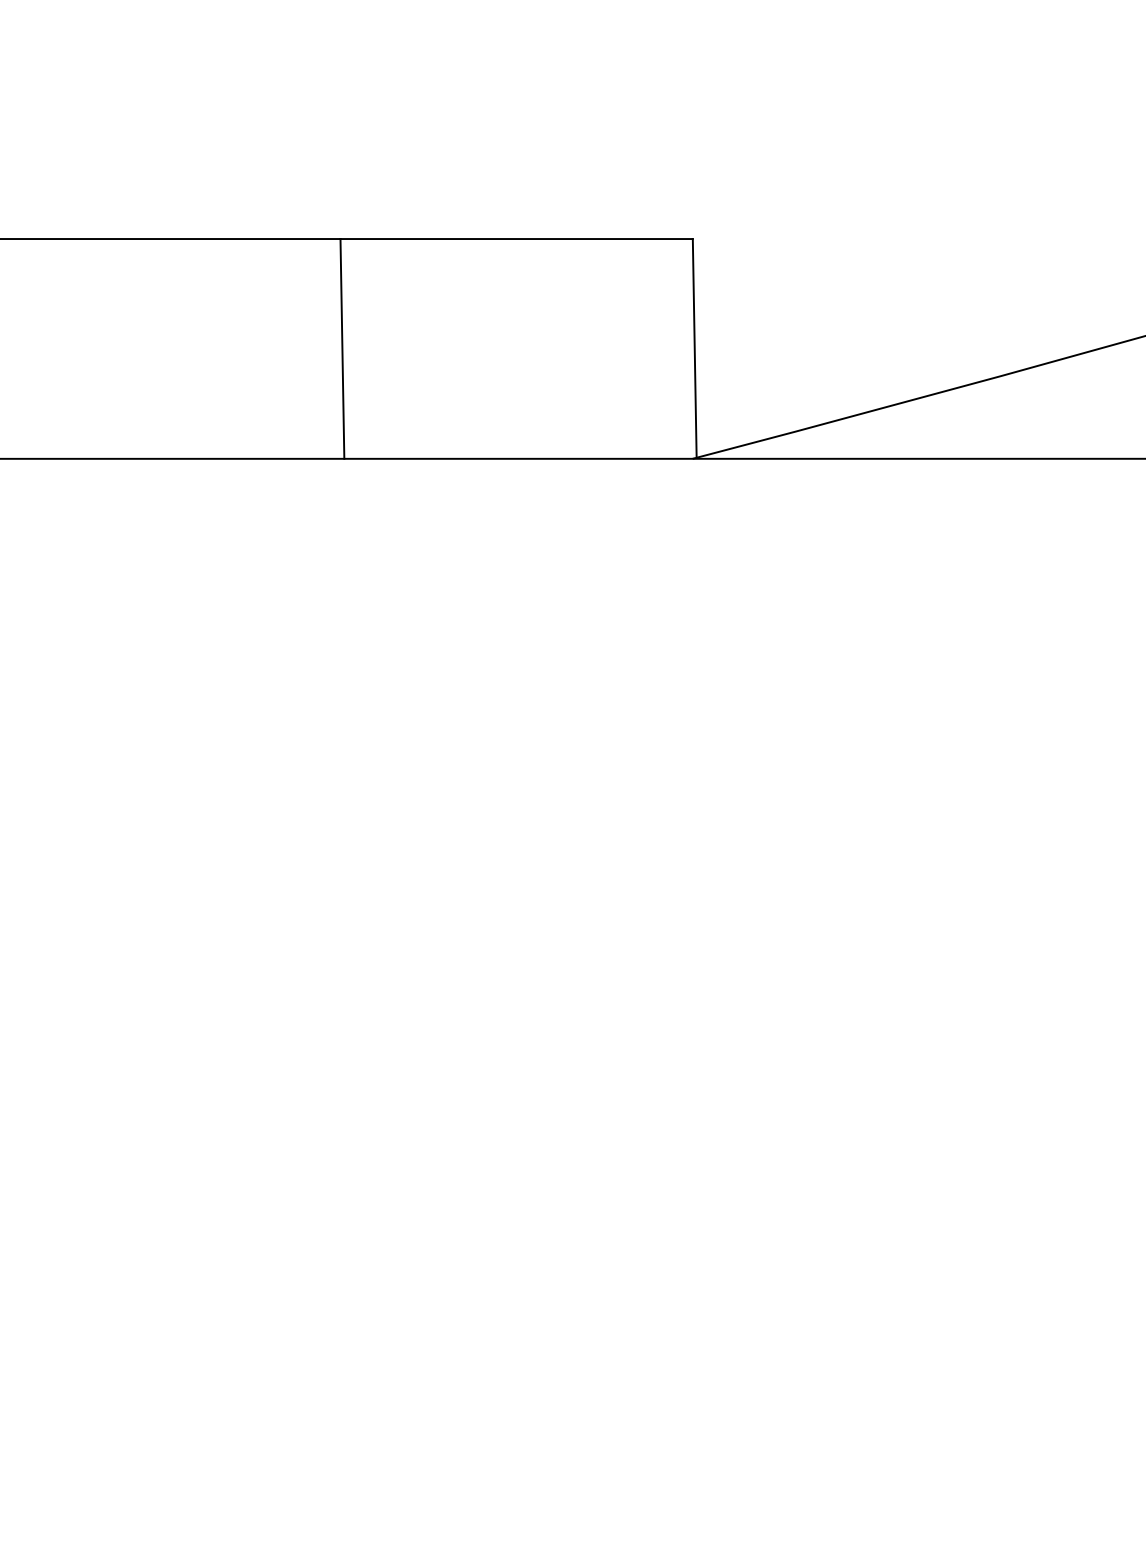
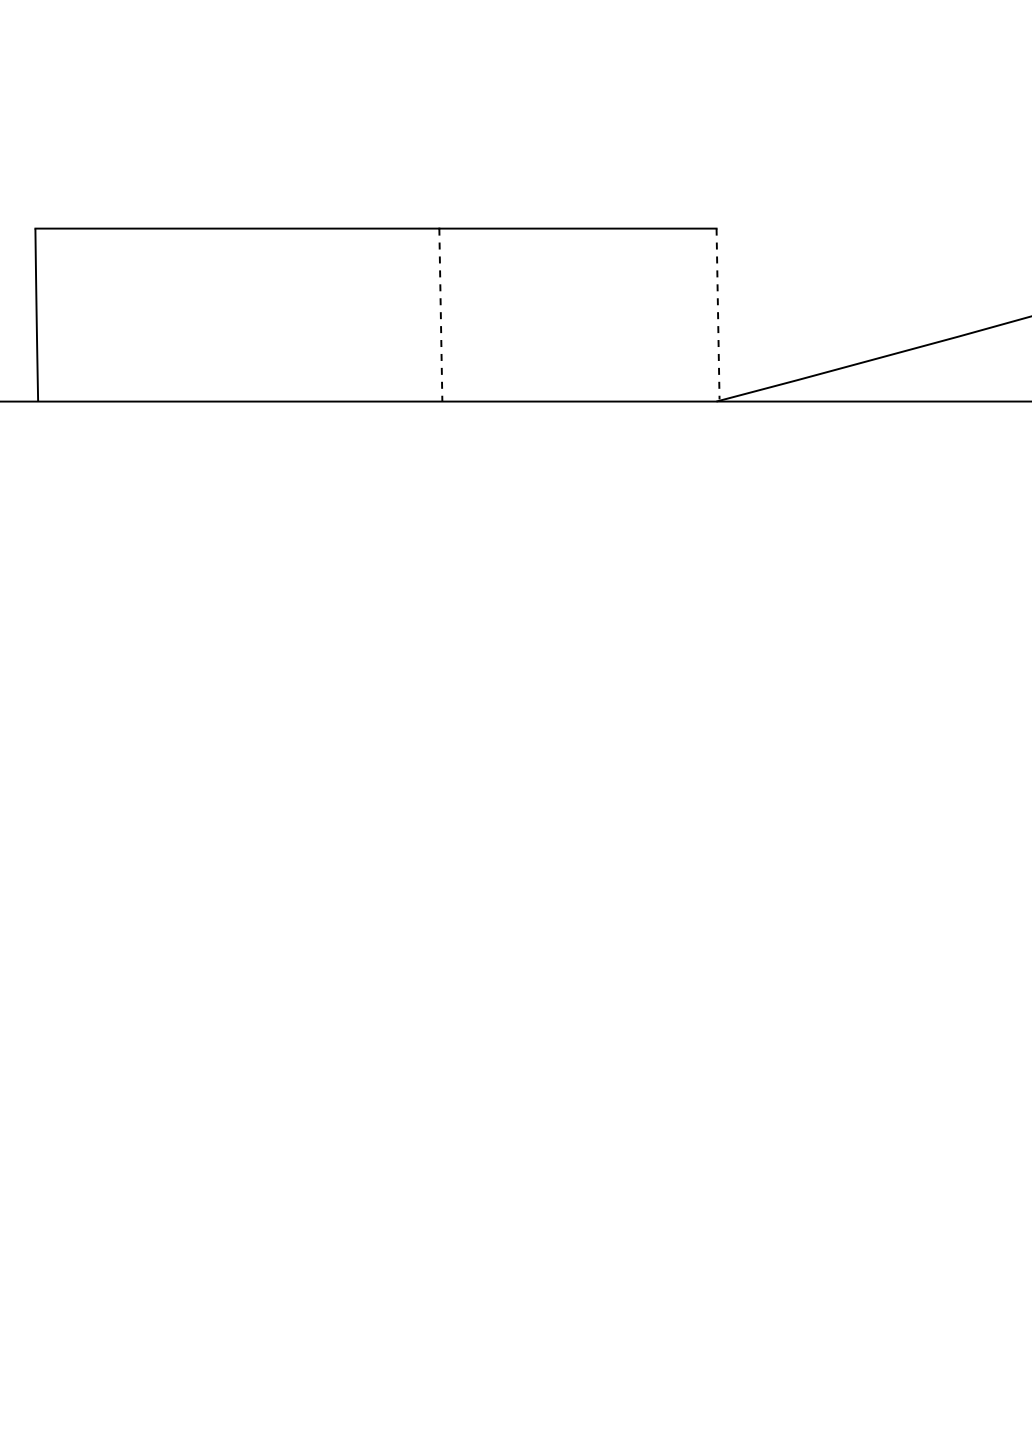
line: (695, 348) -> (718, 314), solid -> dashed
line: (341, 349) -> (440, 315), solid -> dashed

